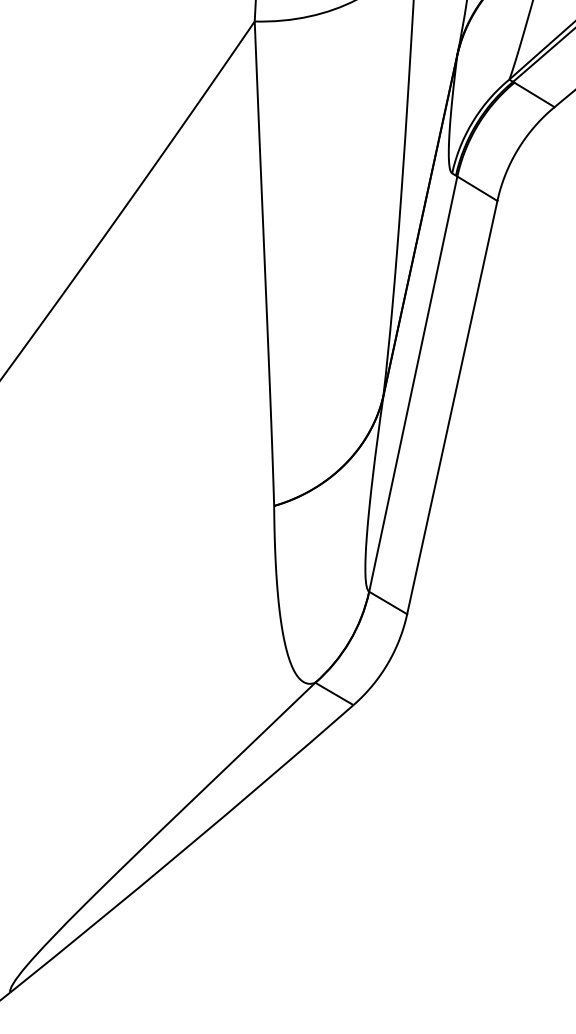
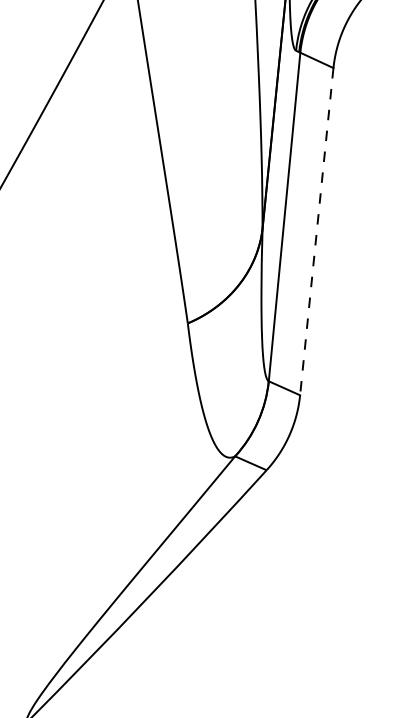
line: (452, 408) -> (317, 232), solid -> dashed

